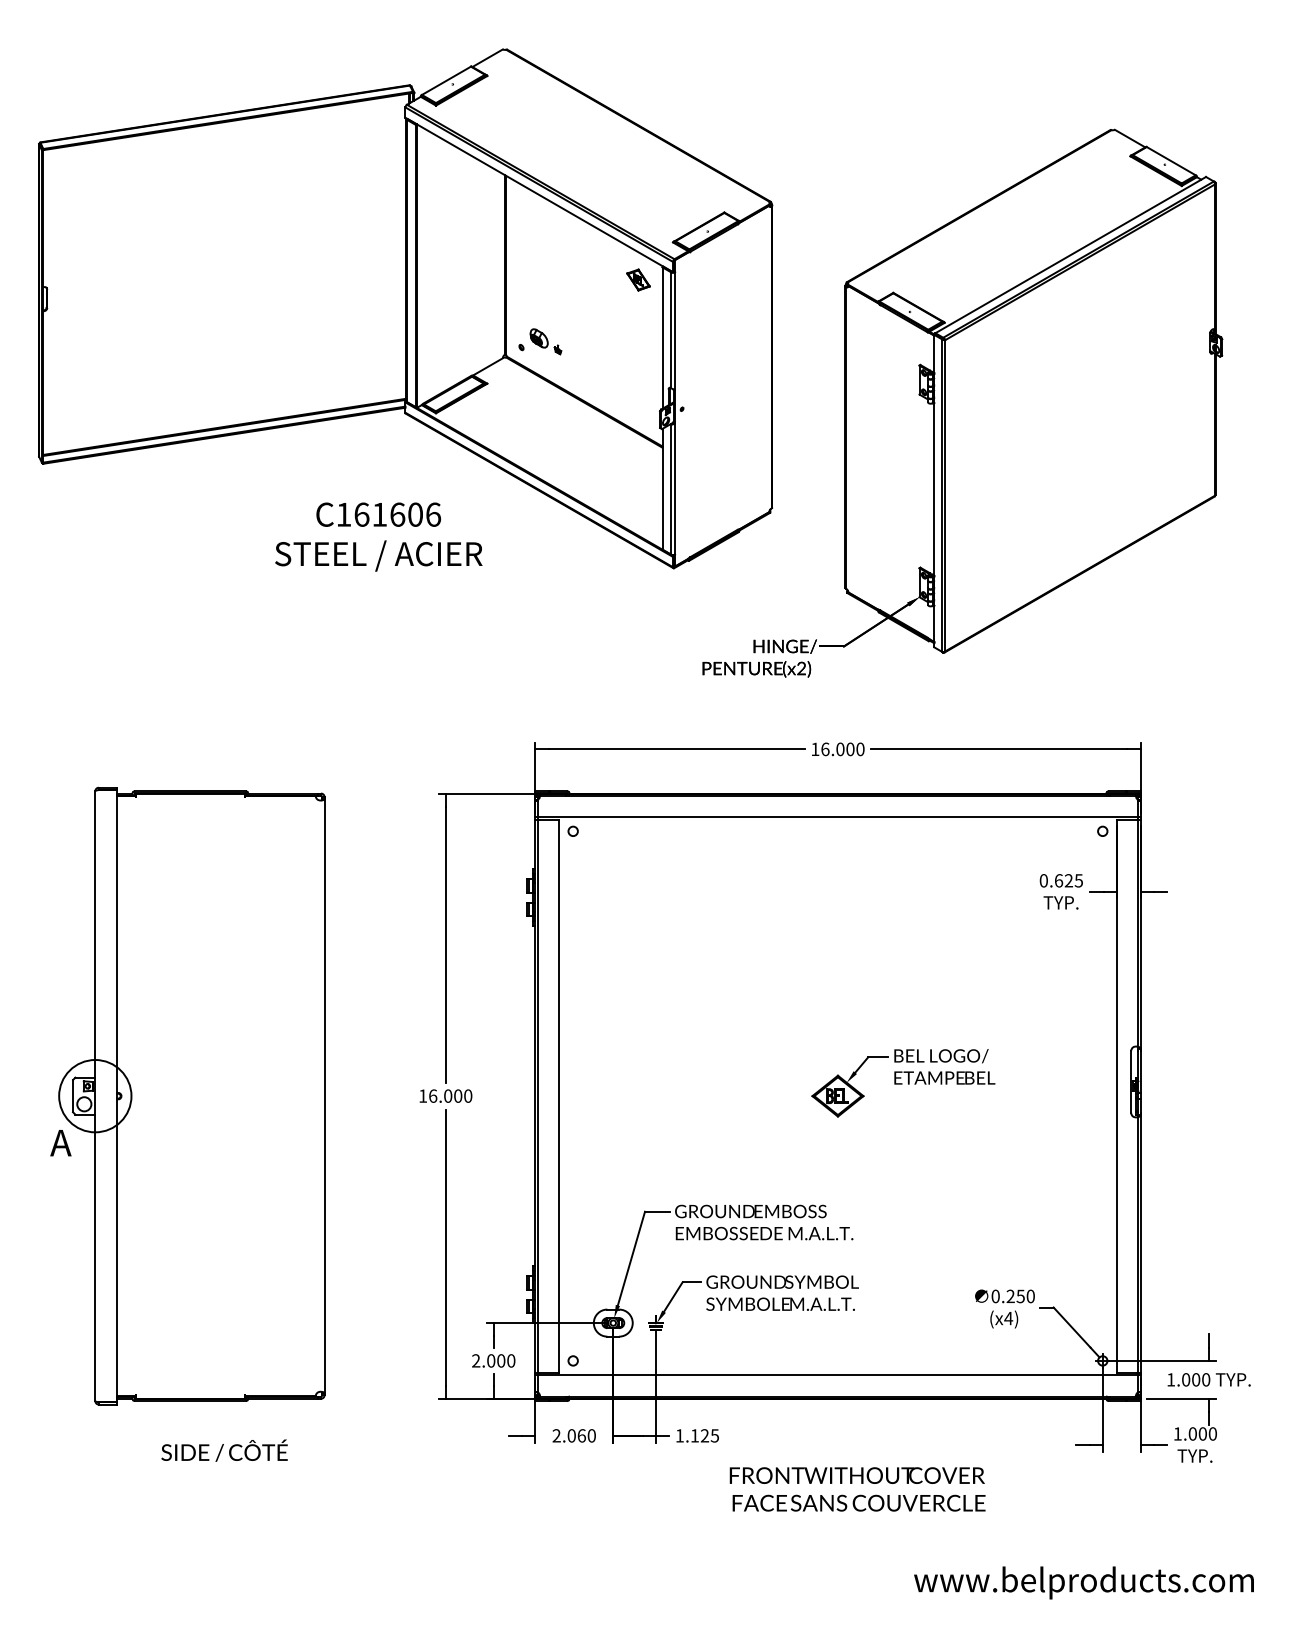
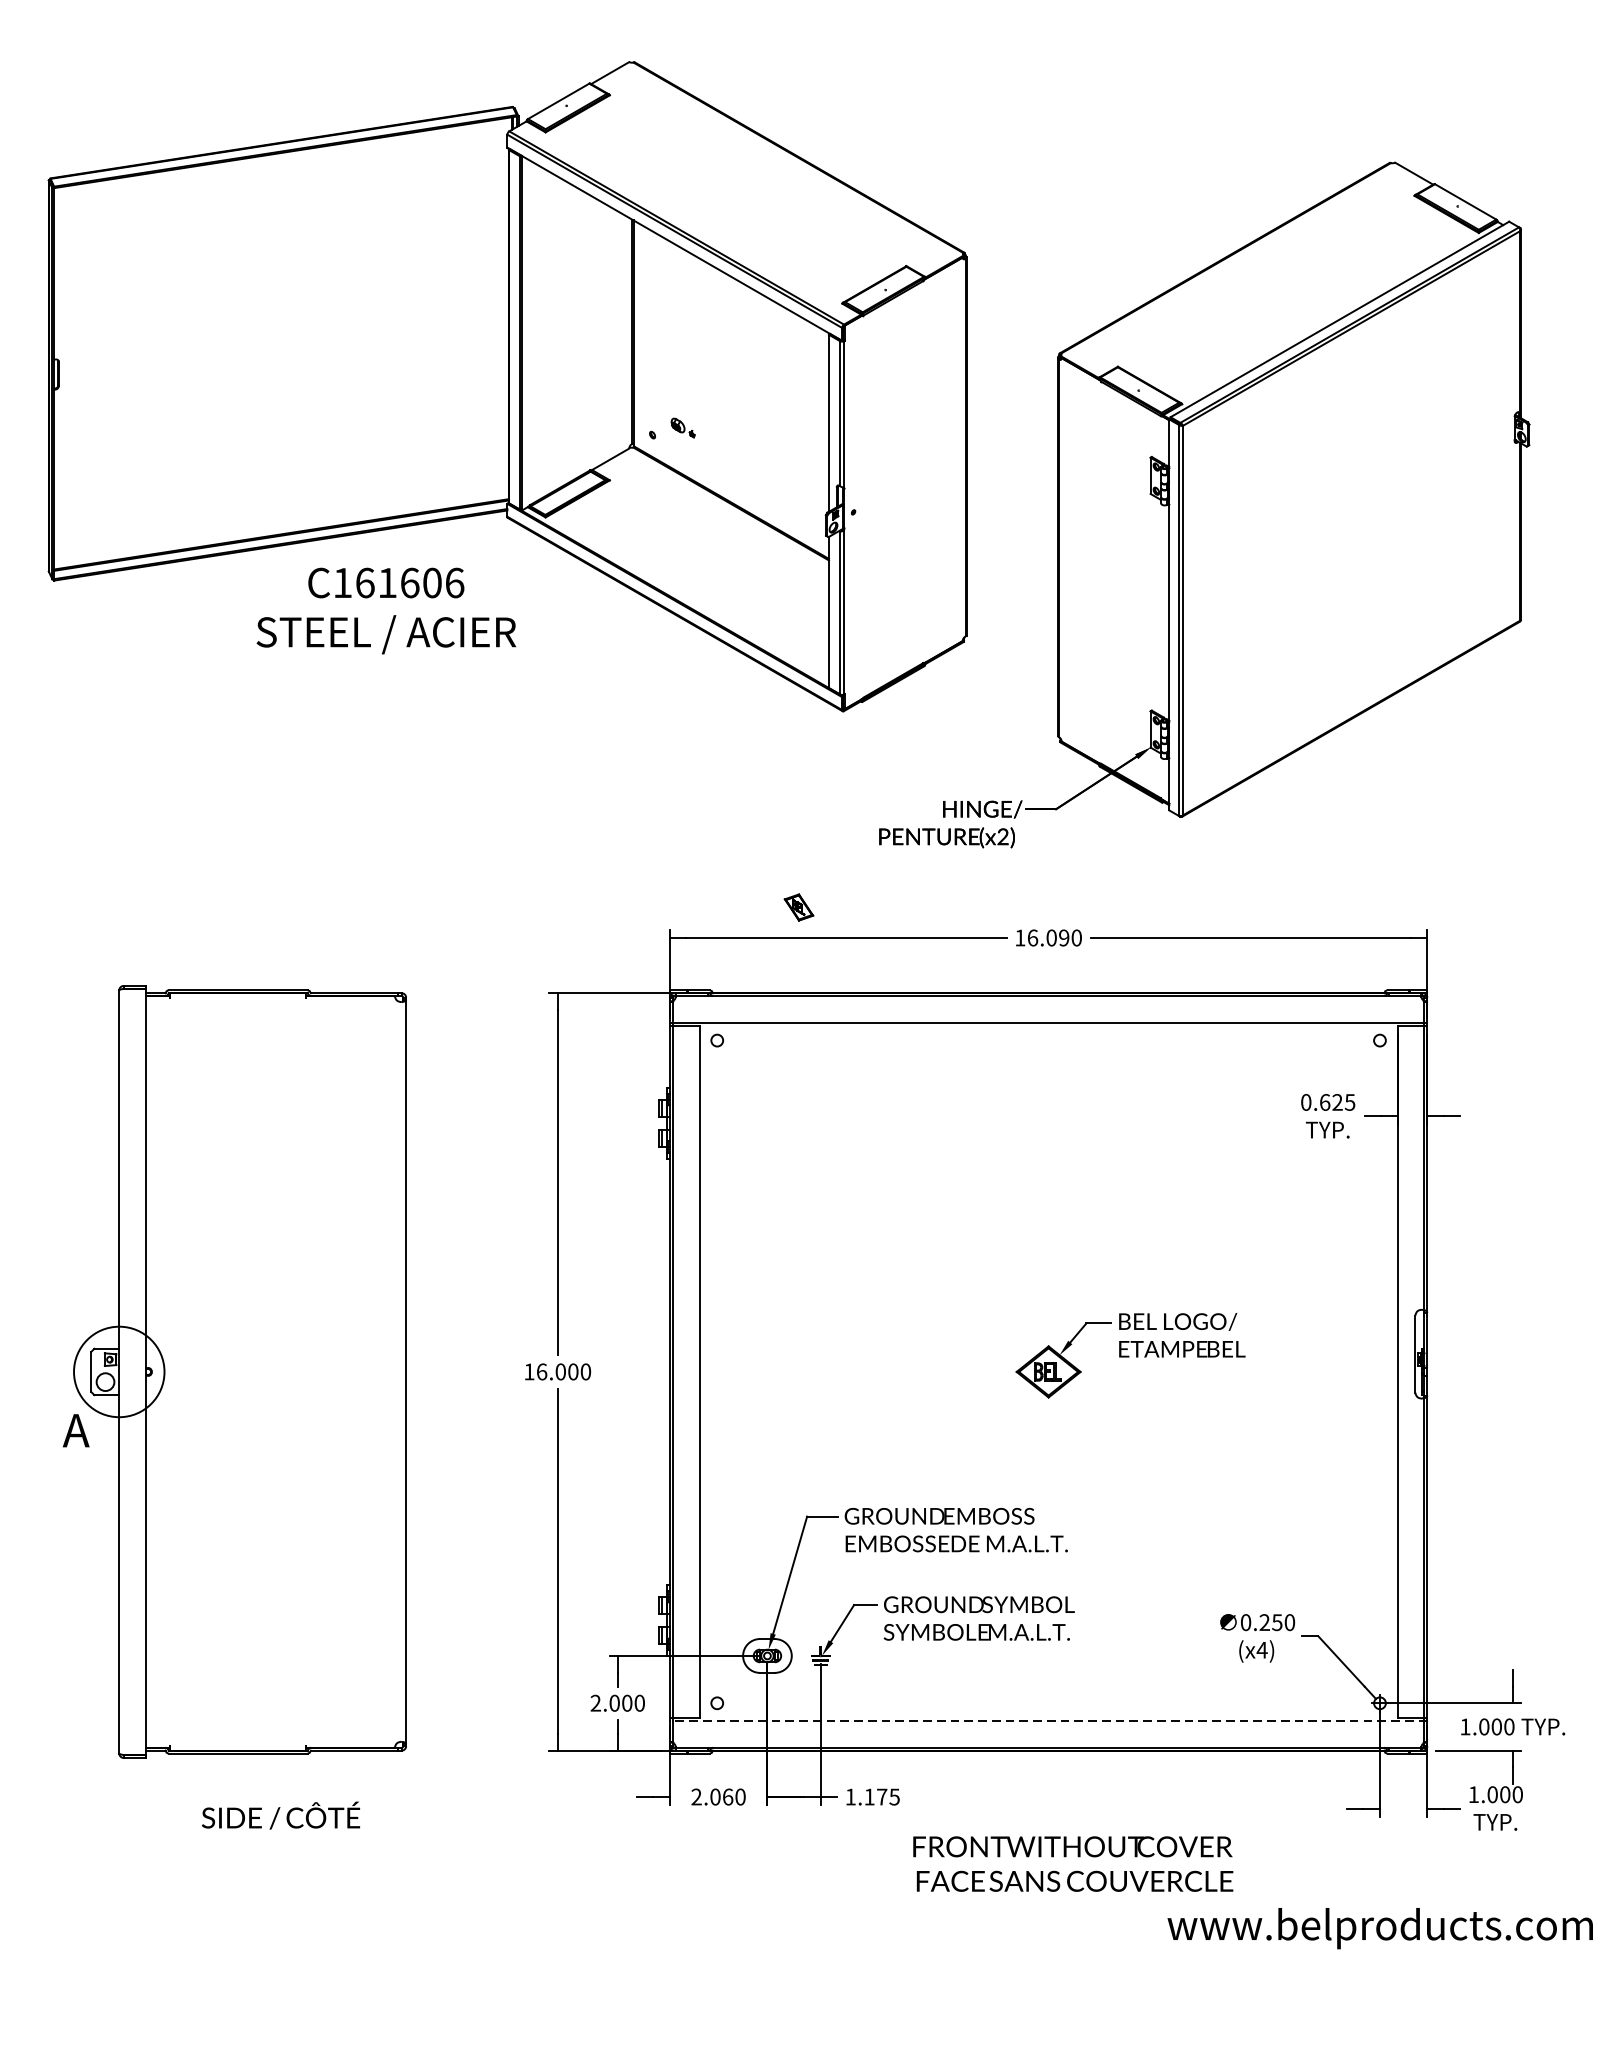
part: (638, 279) -> (798, 906), moved
part: (545, 341) -> (682, 427), size x0.6
text: (378, 536) -> (386, 610), moved
text: (850, 749) -> (1064, 938), 16.000 -> 16.090
line: (837, 1375) -> (1048, 1721), solid -> dashed
text: (704, 1435) -> (881, 1796), 1.125 -> 1.175
text: (1083, 1582) -> (1379, 1928), moved

